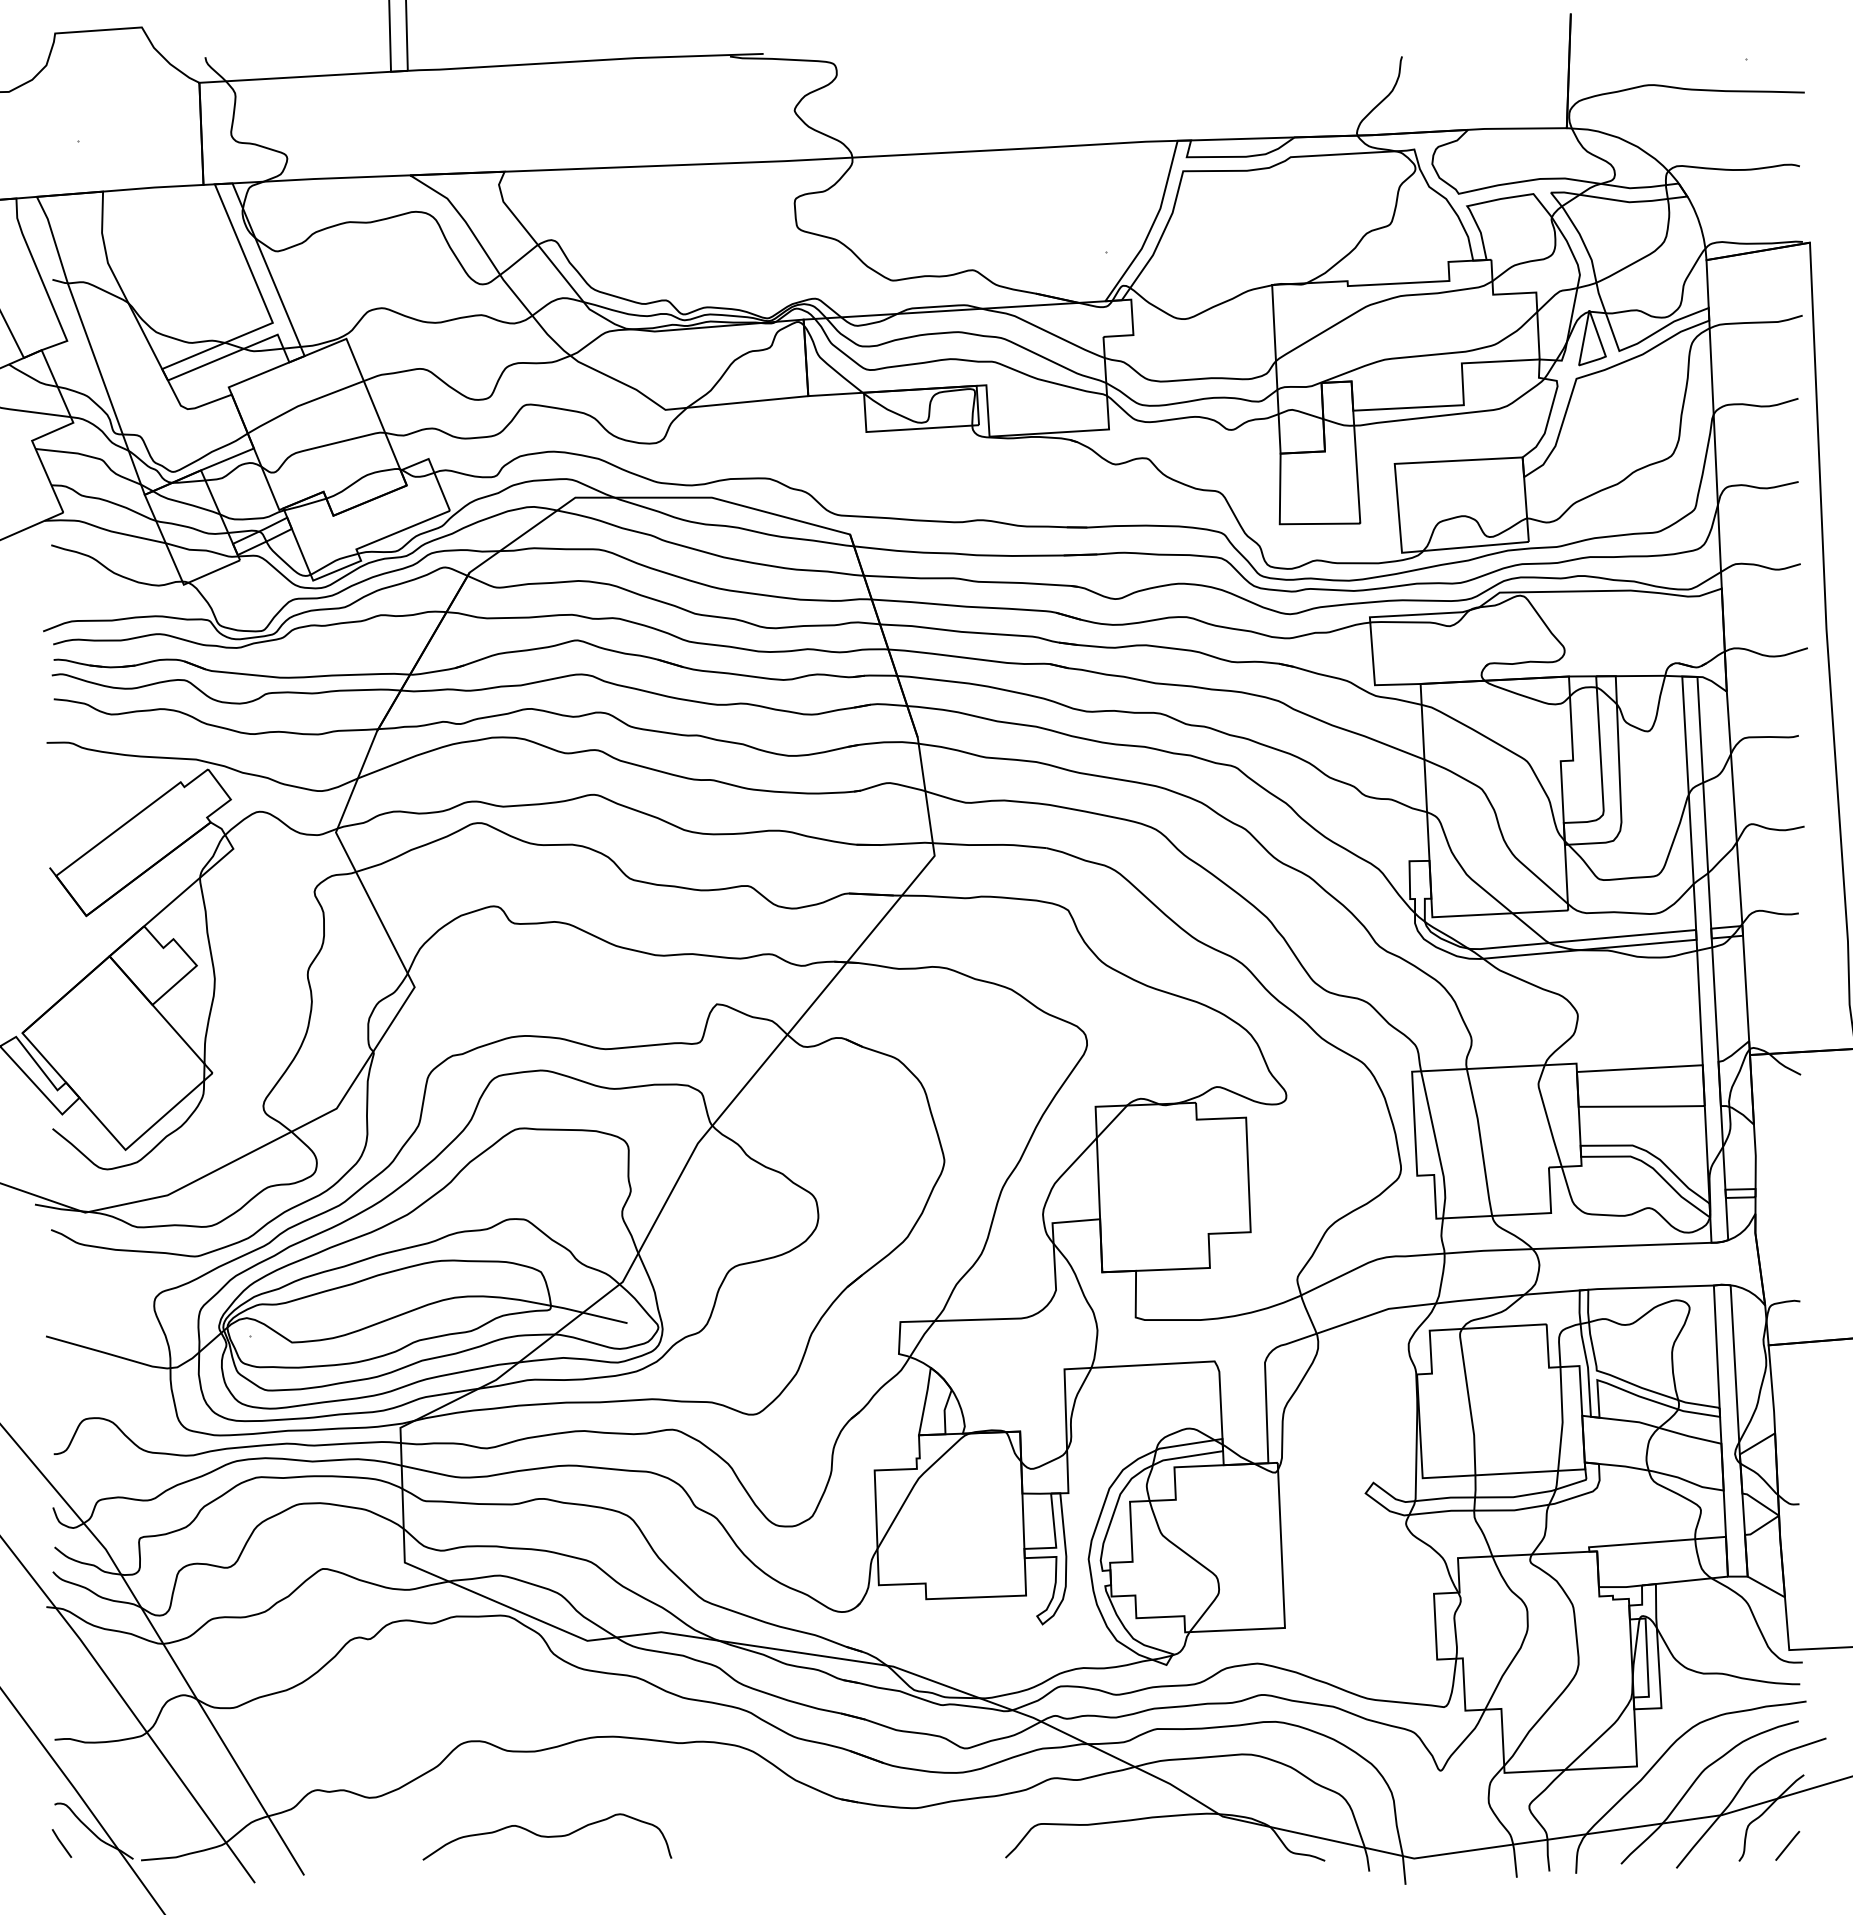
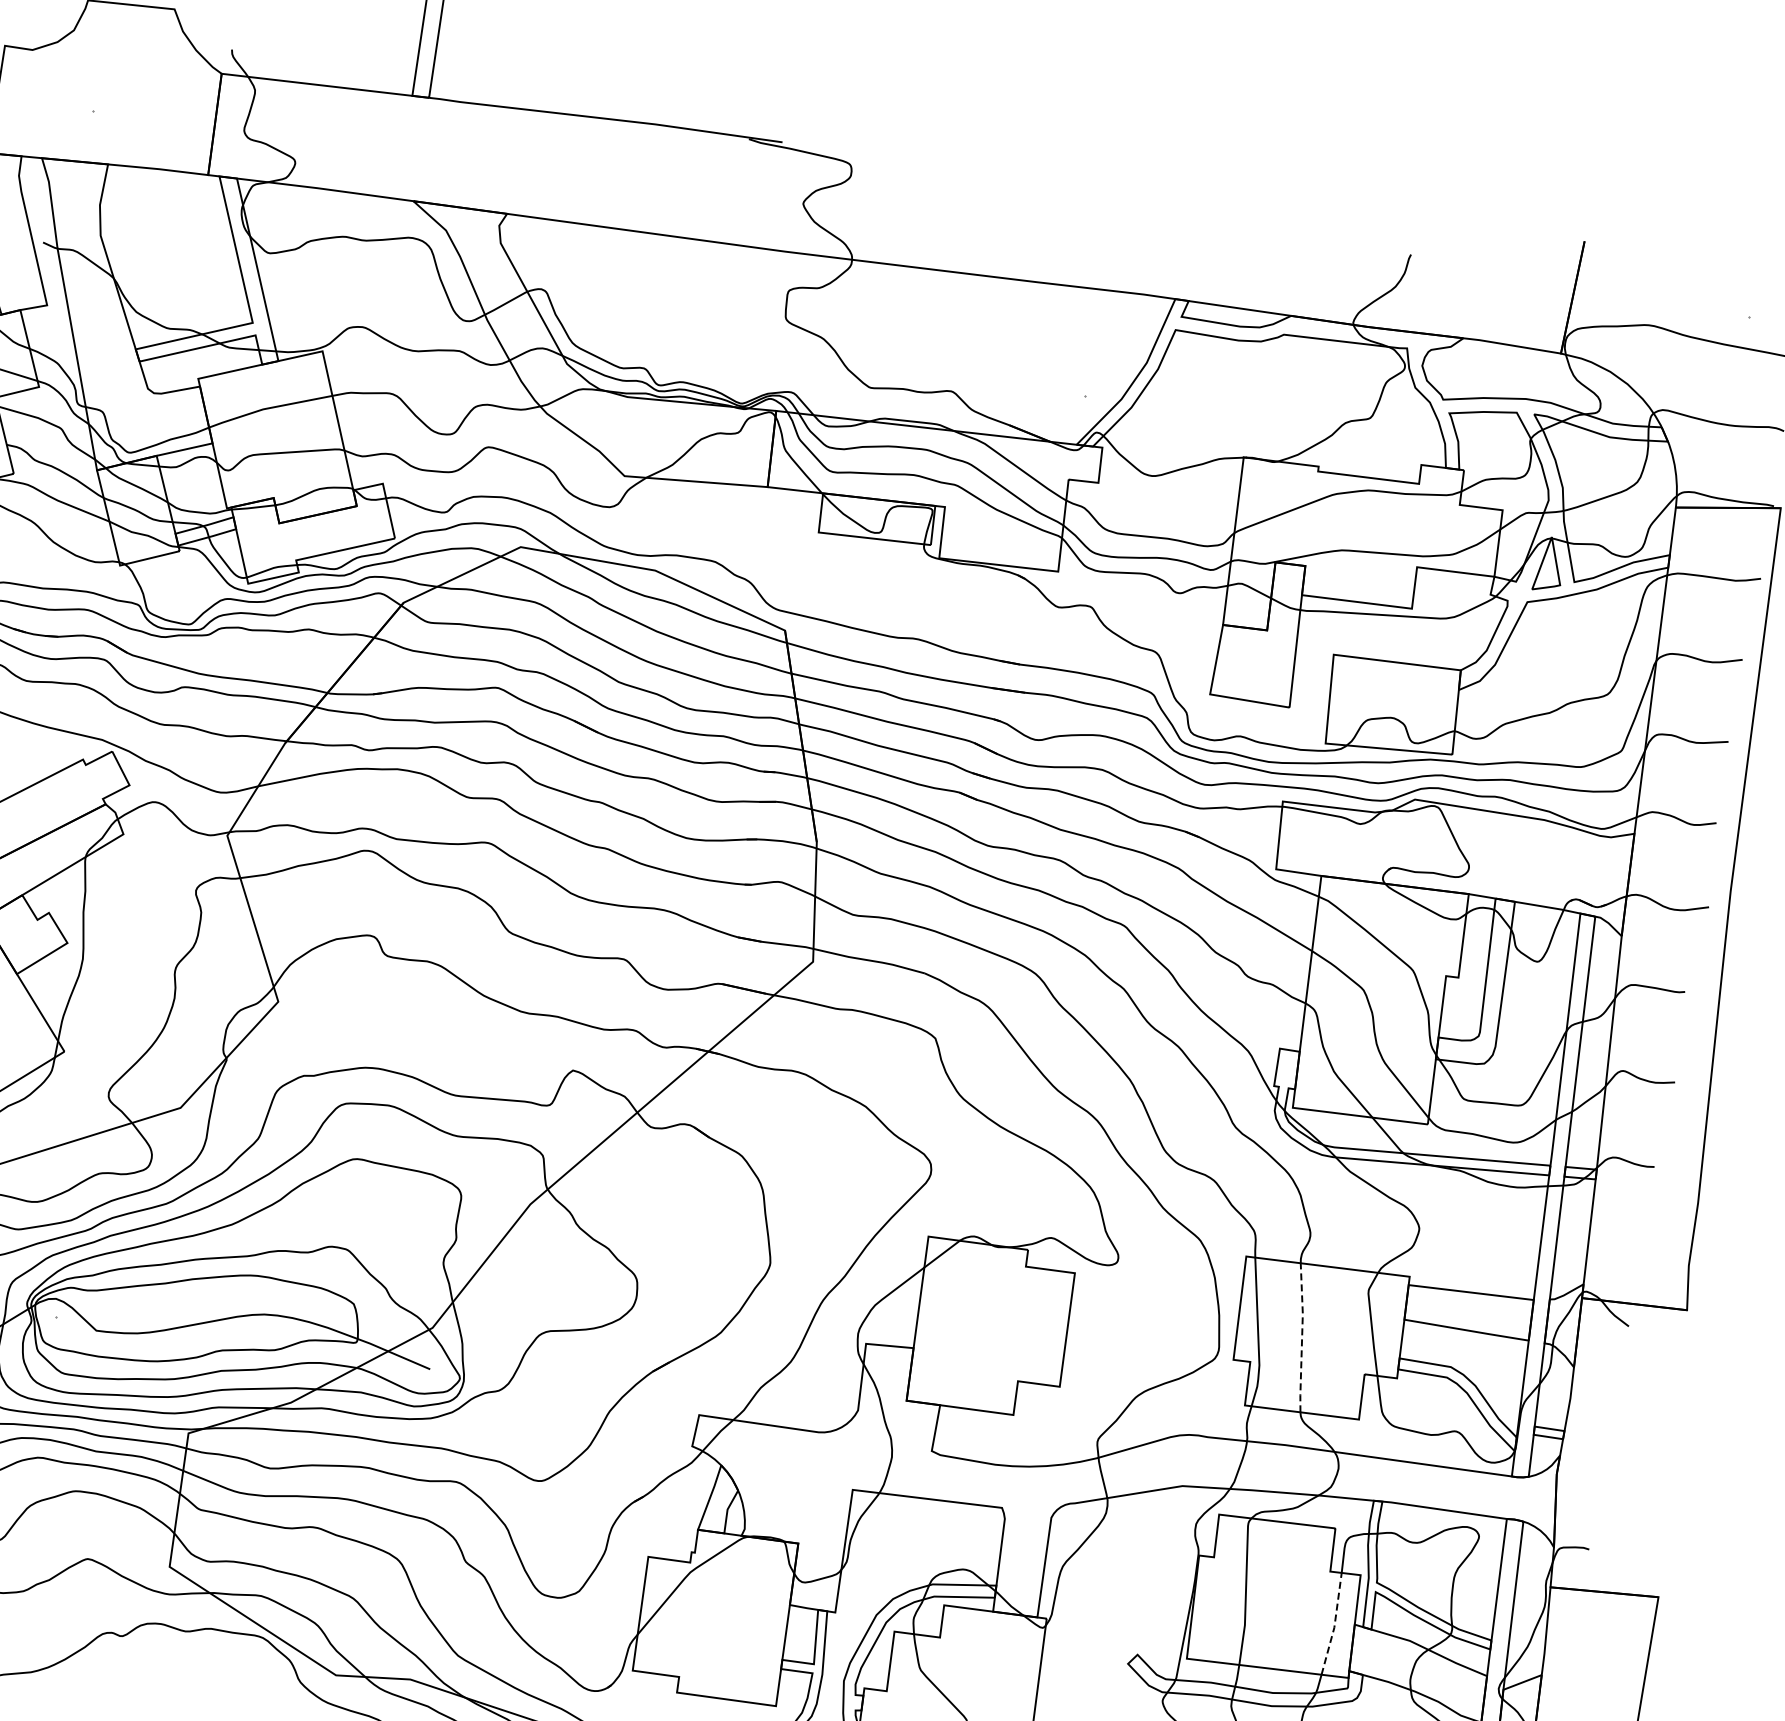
line: (1481, 1142) -> (1302, 1338), solid -> dashed
line: (1562, 1419) -> (1334, 1624), solid -> dashed

